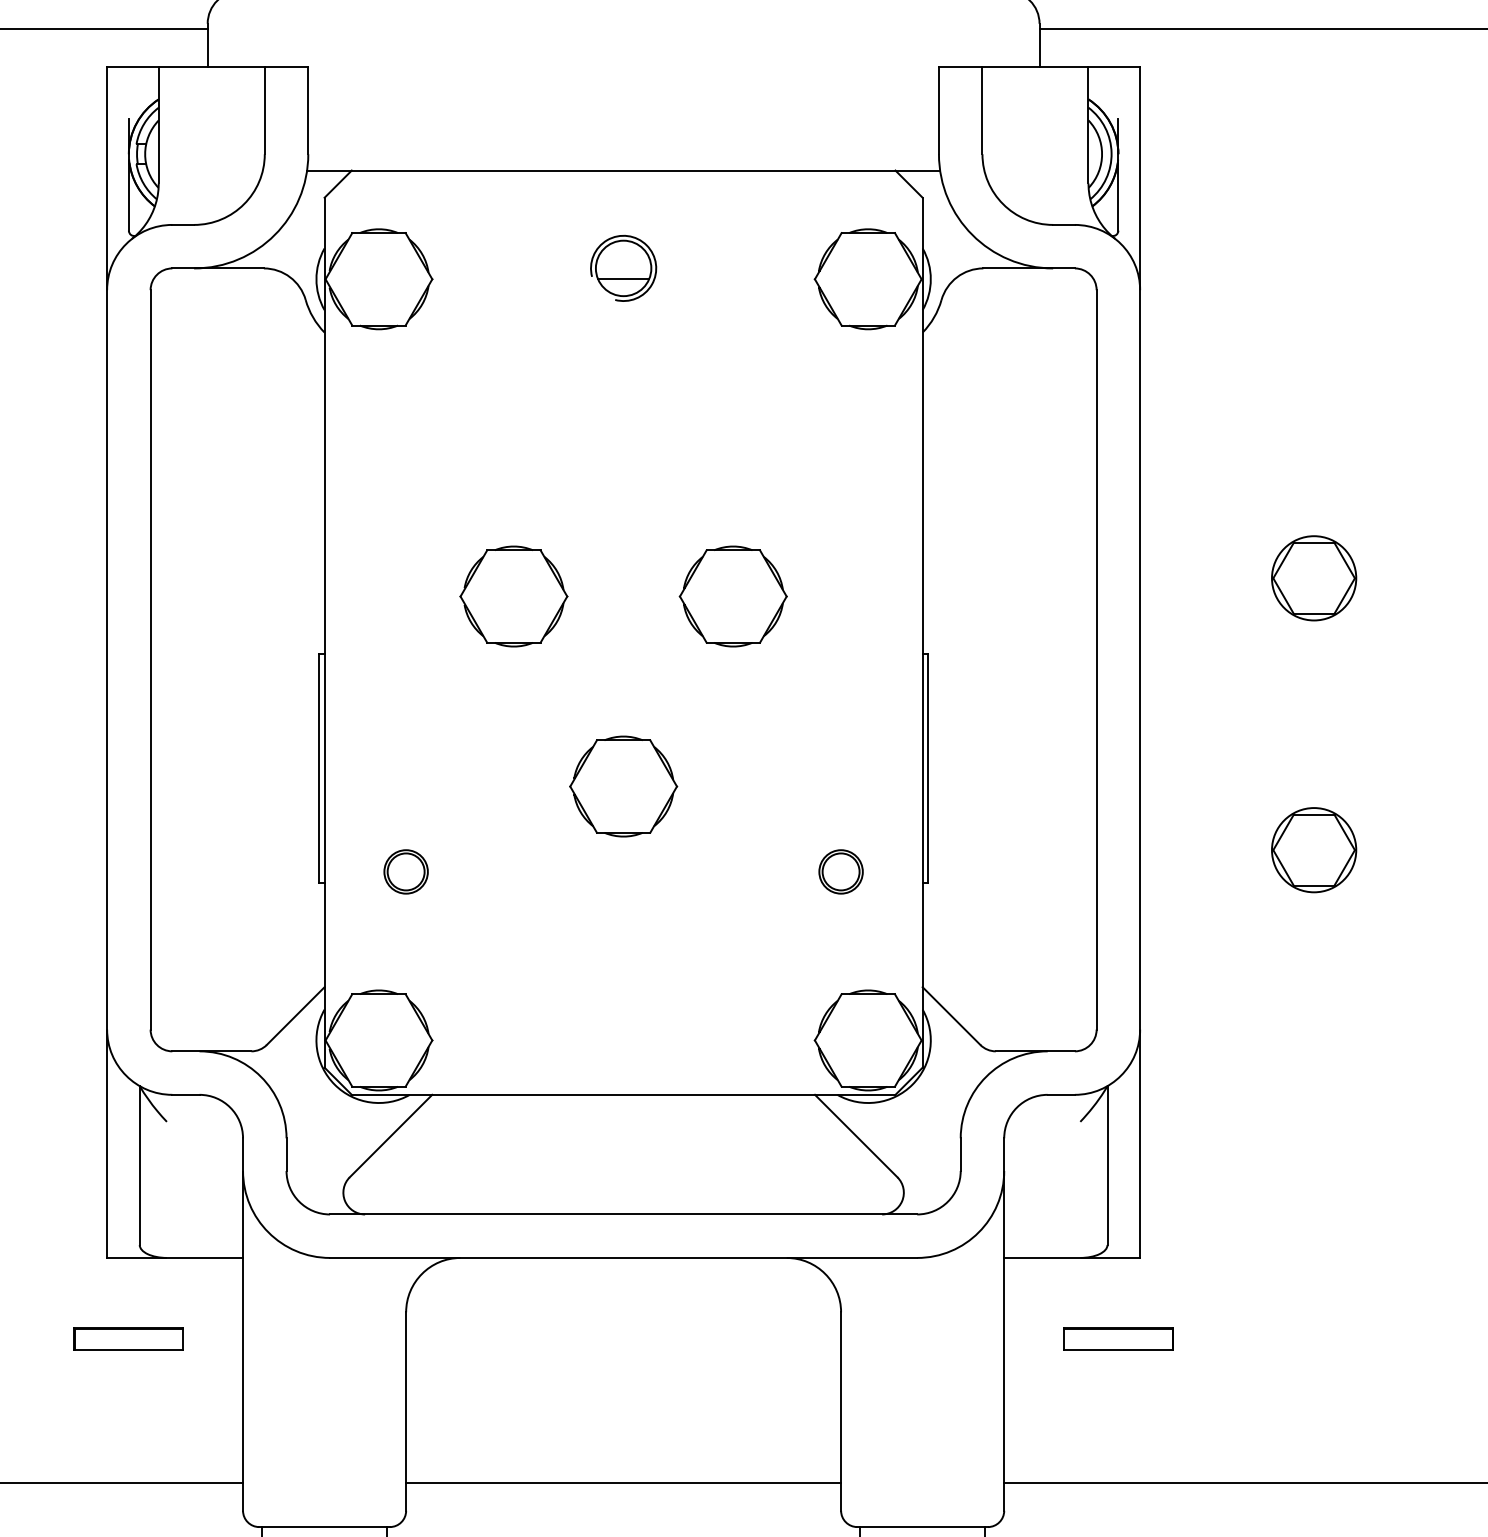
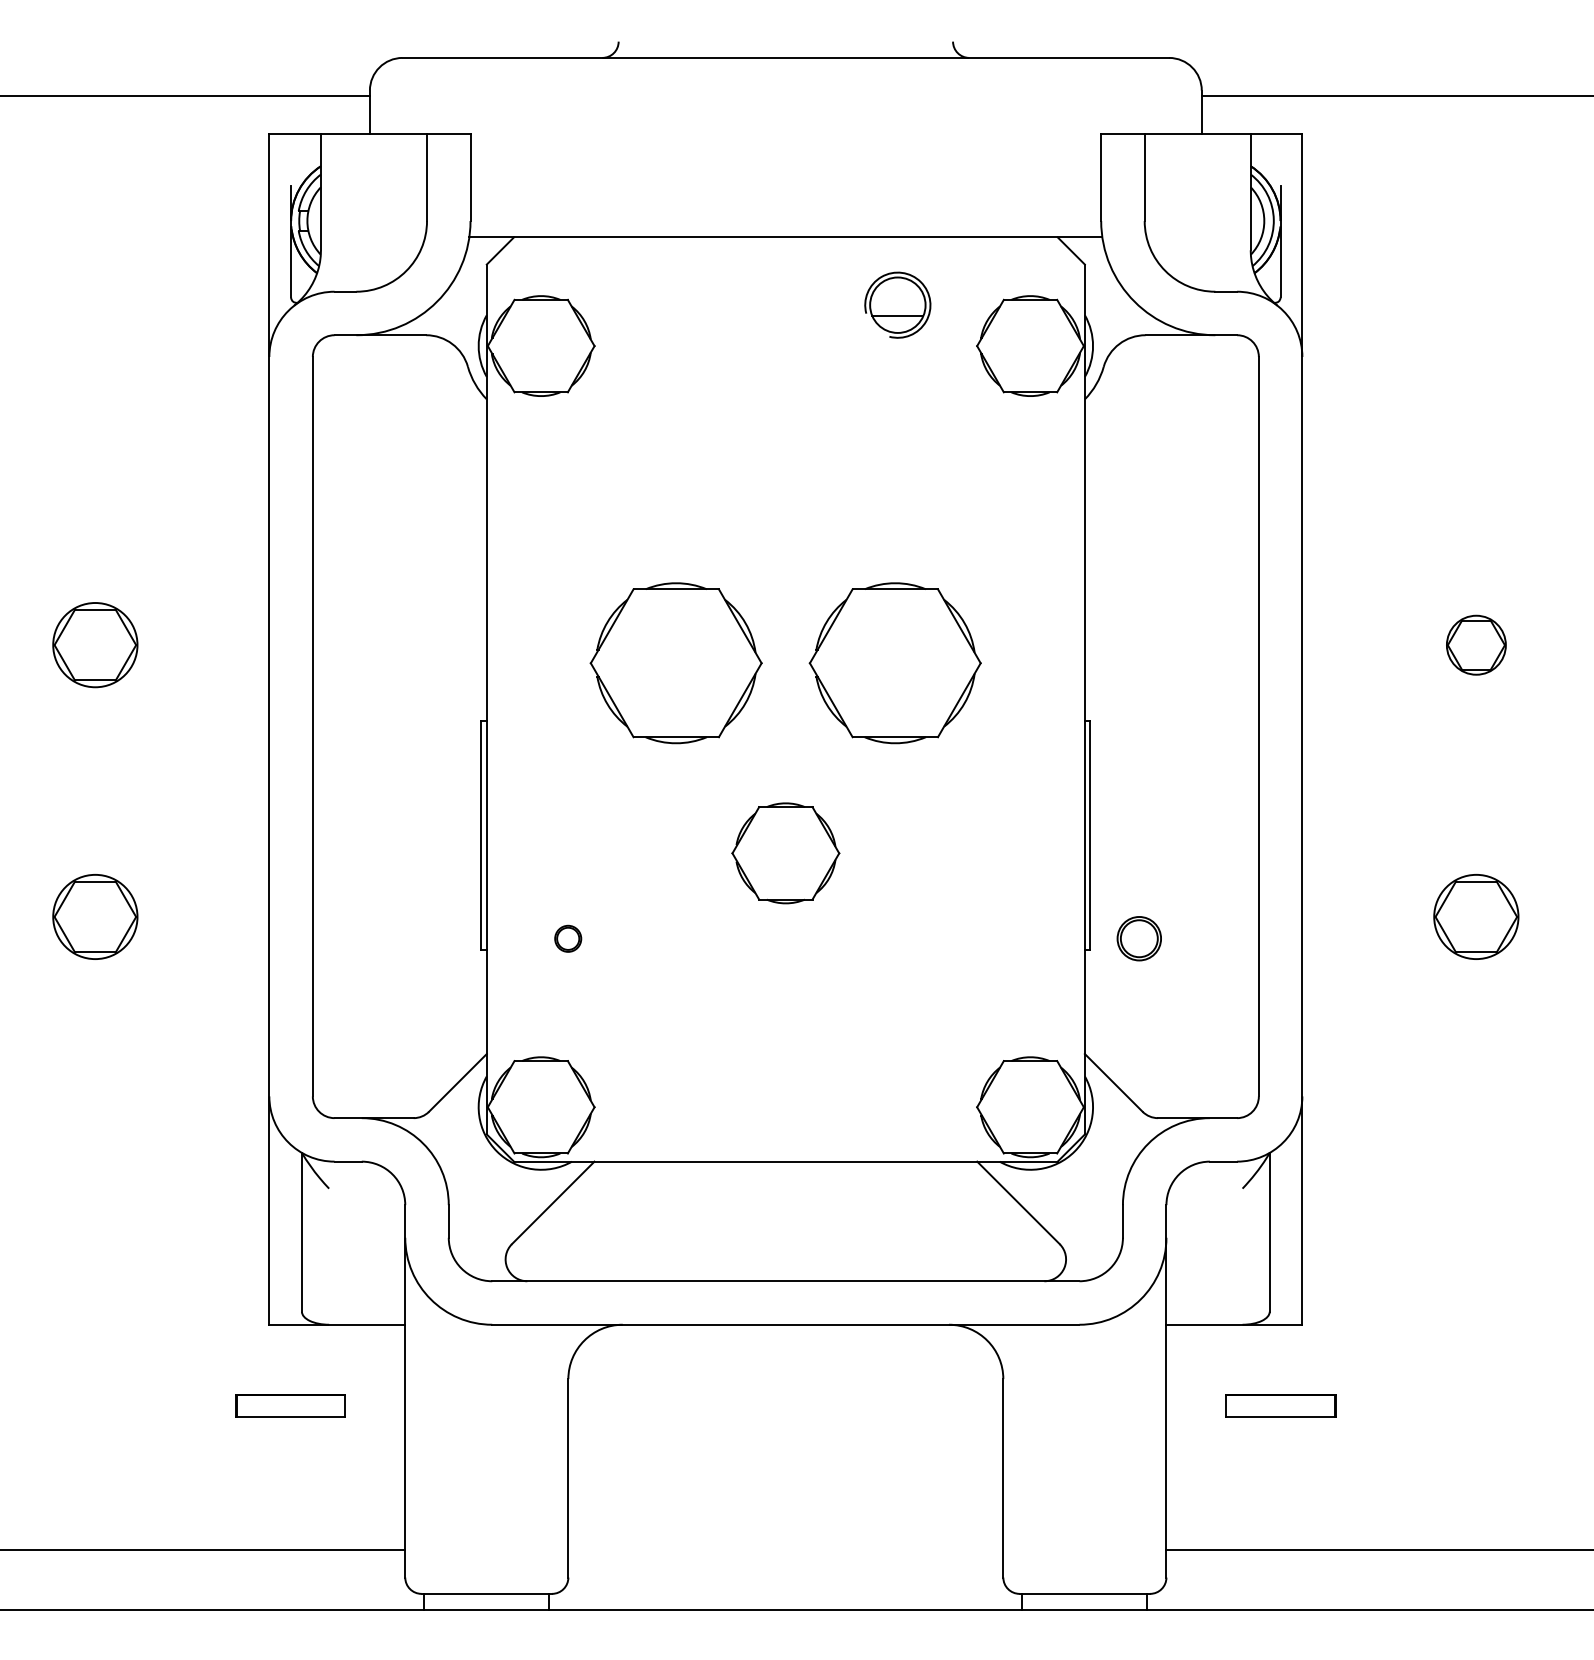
part: (623, 267) -> (897, 304), moved
part: (1314, 578) -> (1476, 645), size x0.7
part: (513, 596) -> (675, 663), size x1.6
part: (733, 596) -> (895, 663), size x1.6
part: (405, 871) -> (567, 938), size x0.6
part: (840, 871) -> (1138, 938), moved
line: (623, 1482) -> (785, 1549), removed

